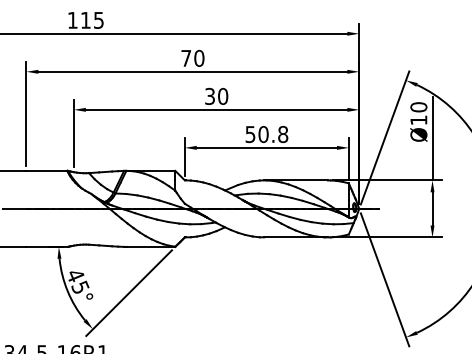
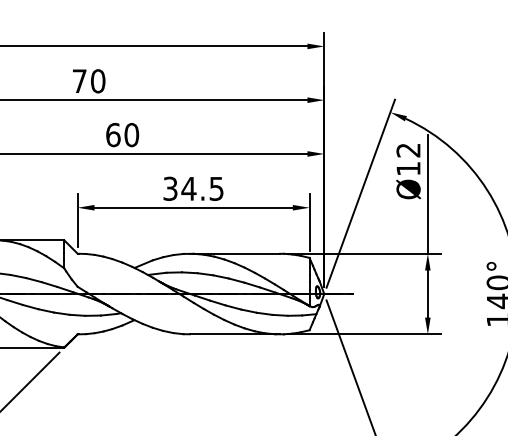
text: (210, 95) -> (113, 133), 30 -> 60
text: (418, 107) -> (408, 150), Ø10 -> Ø12
text: (267, 134) -> (194, 188), 50.8 -> 34.5

